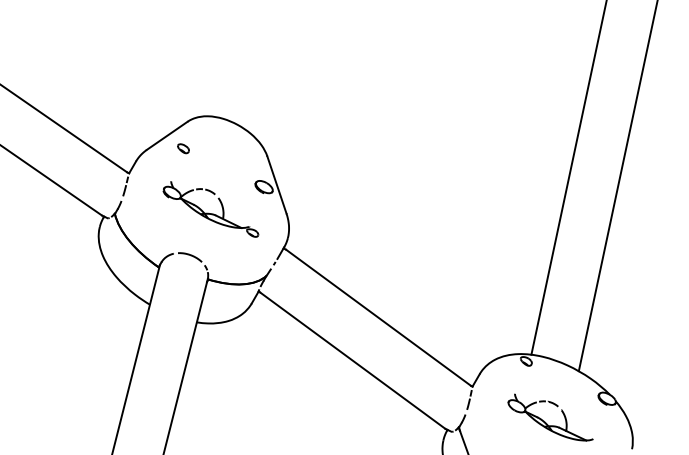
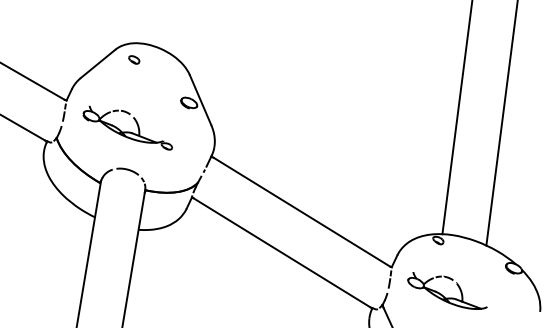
part: (183, 148) -> (134, 59), moved
part: (210, 209) -> (127, 128), moved
part: (545, 421) -> (442, 294), moved

